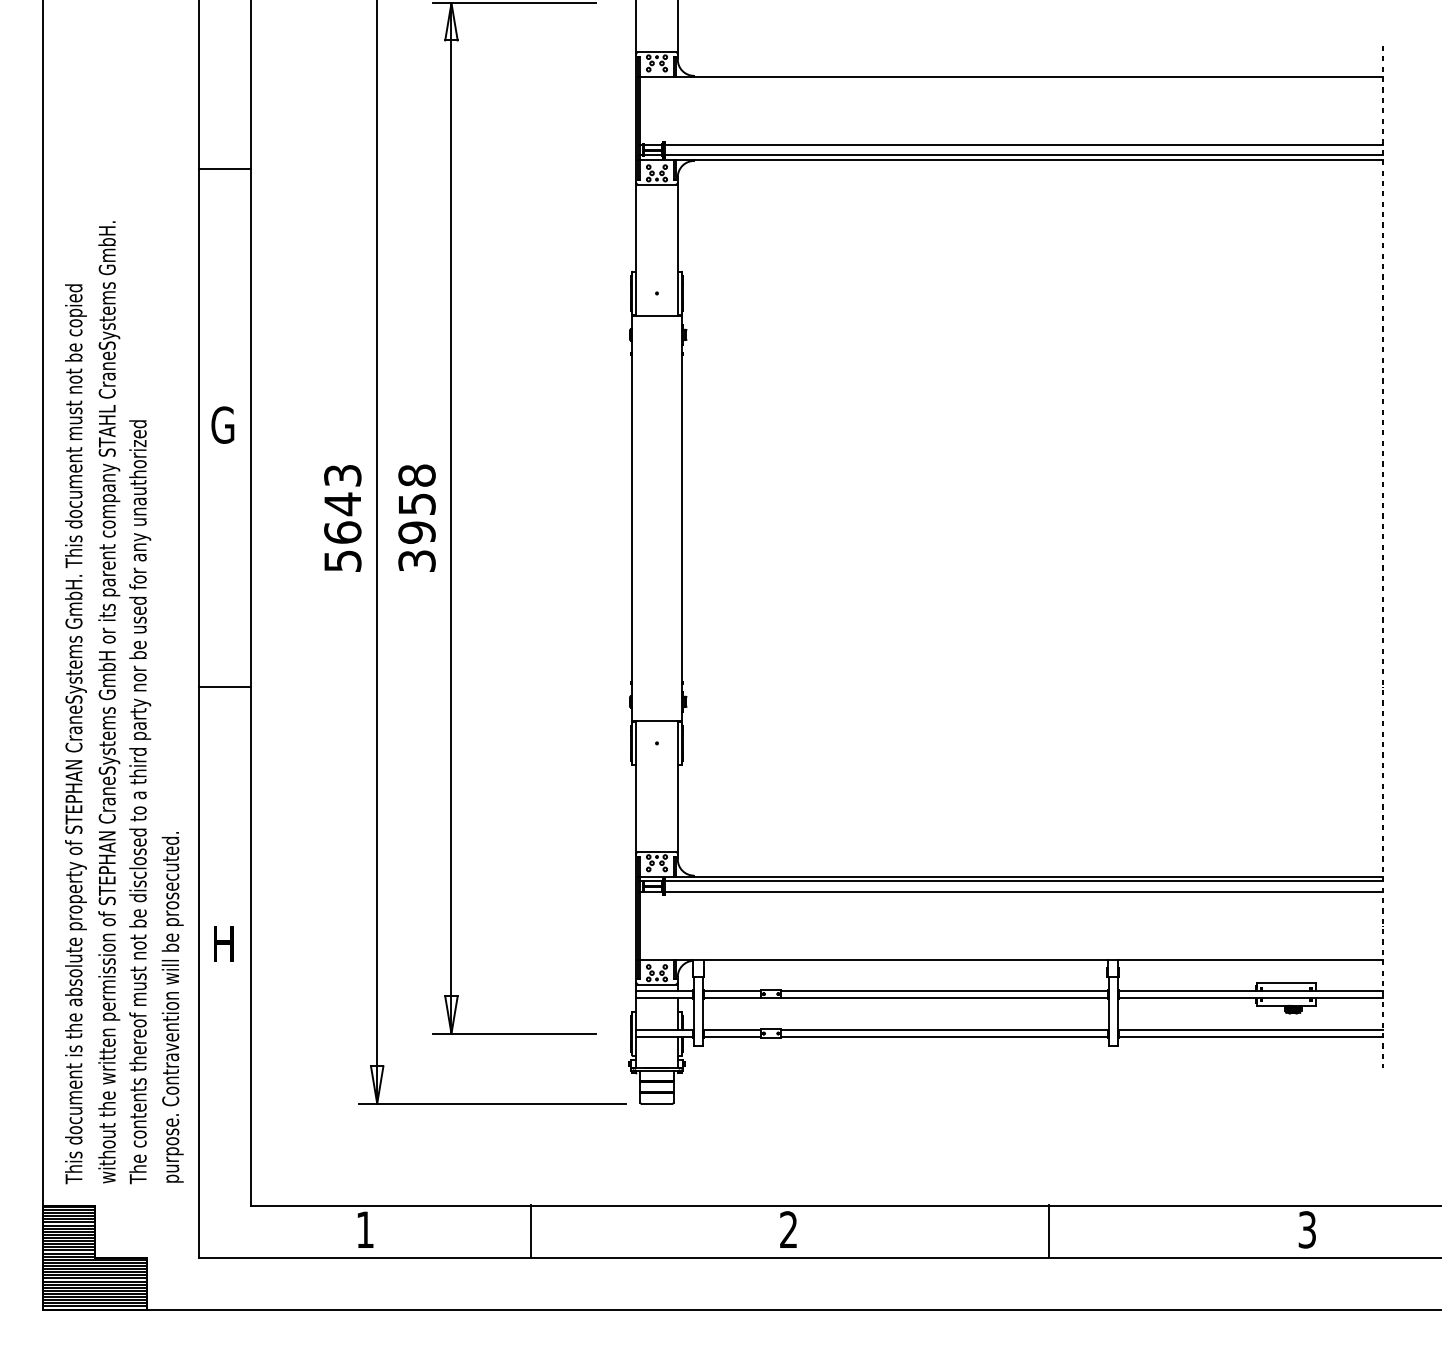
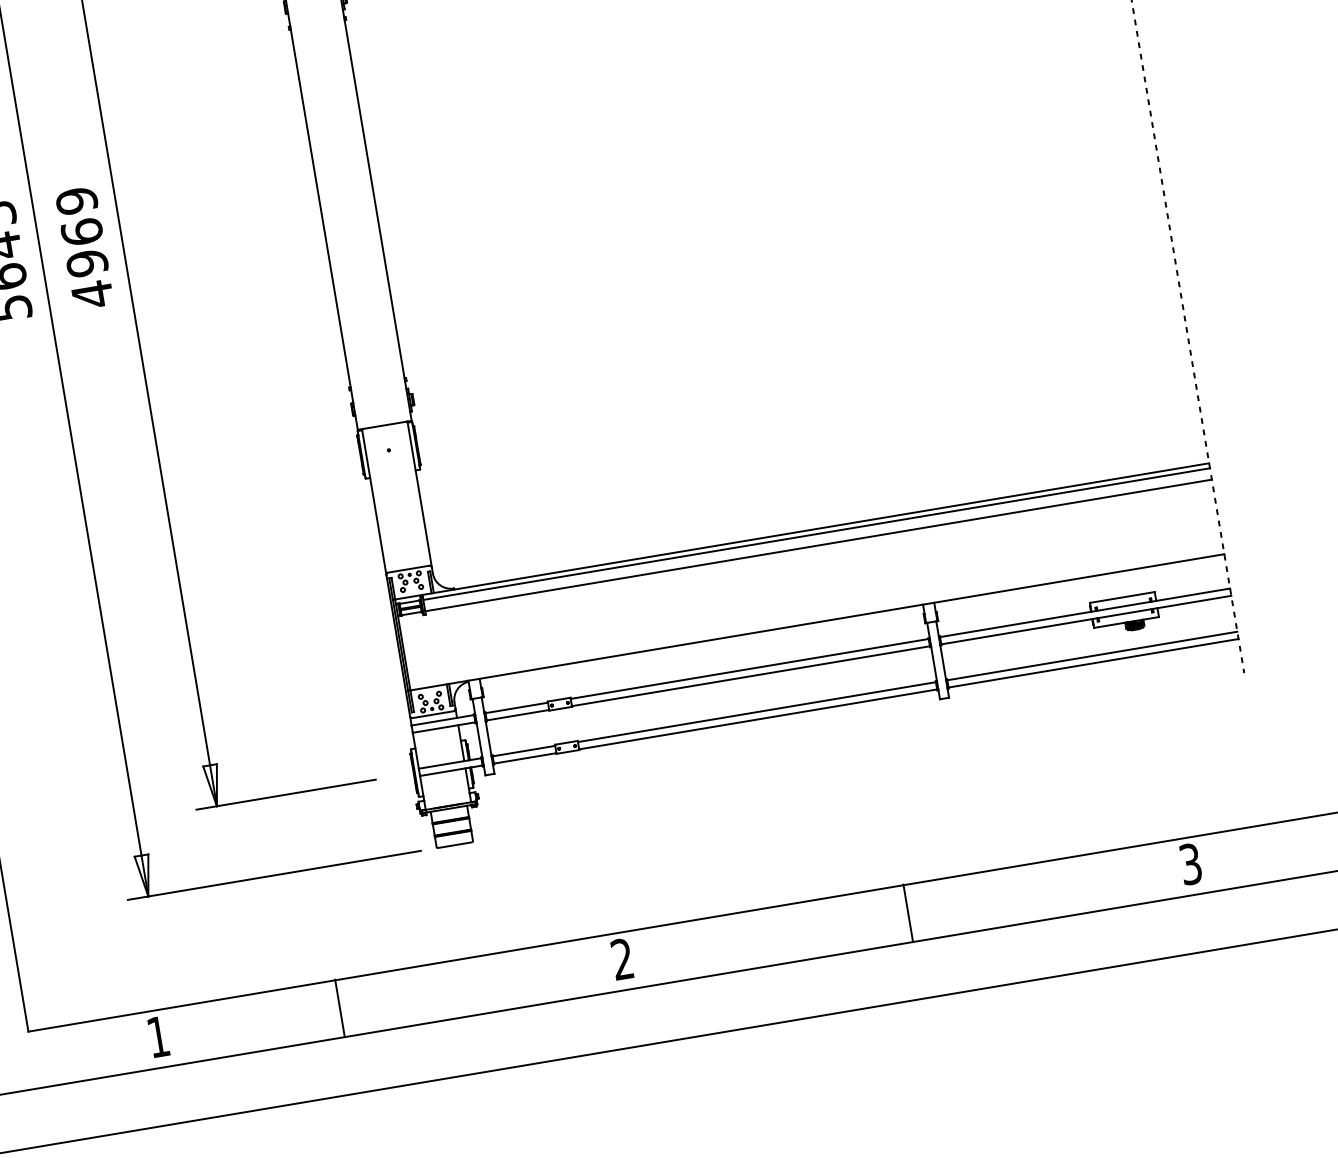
text: (416, 518) -> (84, 247), 3958 -> 4969

